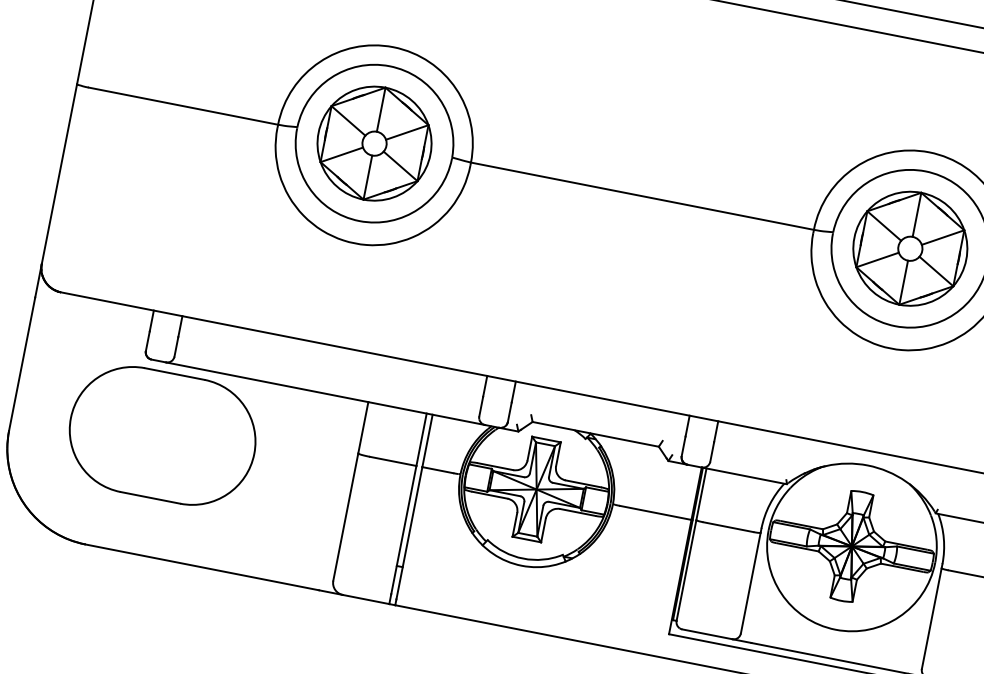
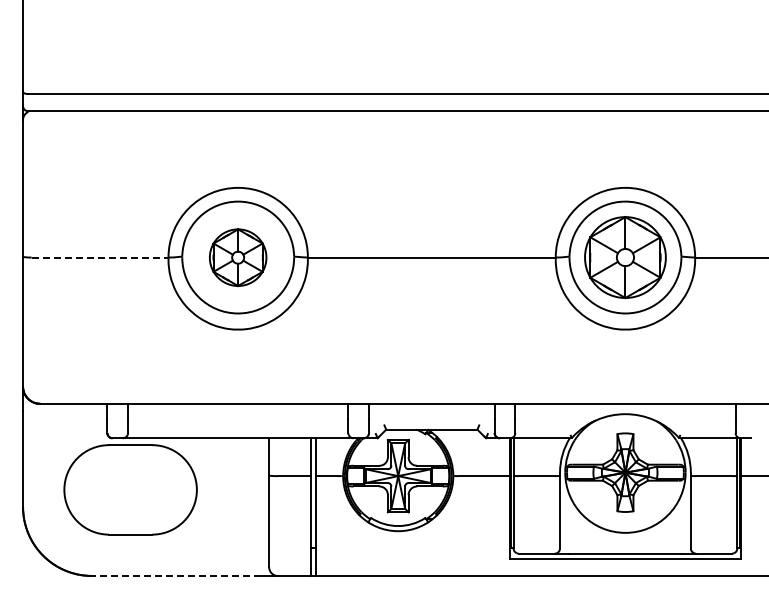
line: (184, 106) -> (100, 257), solid -> dashed
part: (373, 143) -> (237, 257), size x0.7
line: (201, 566) -> (175, 575), solid -> dashed

